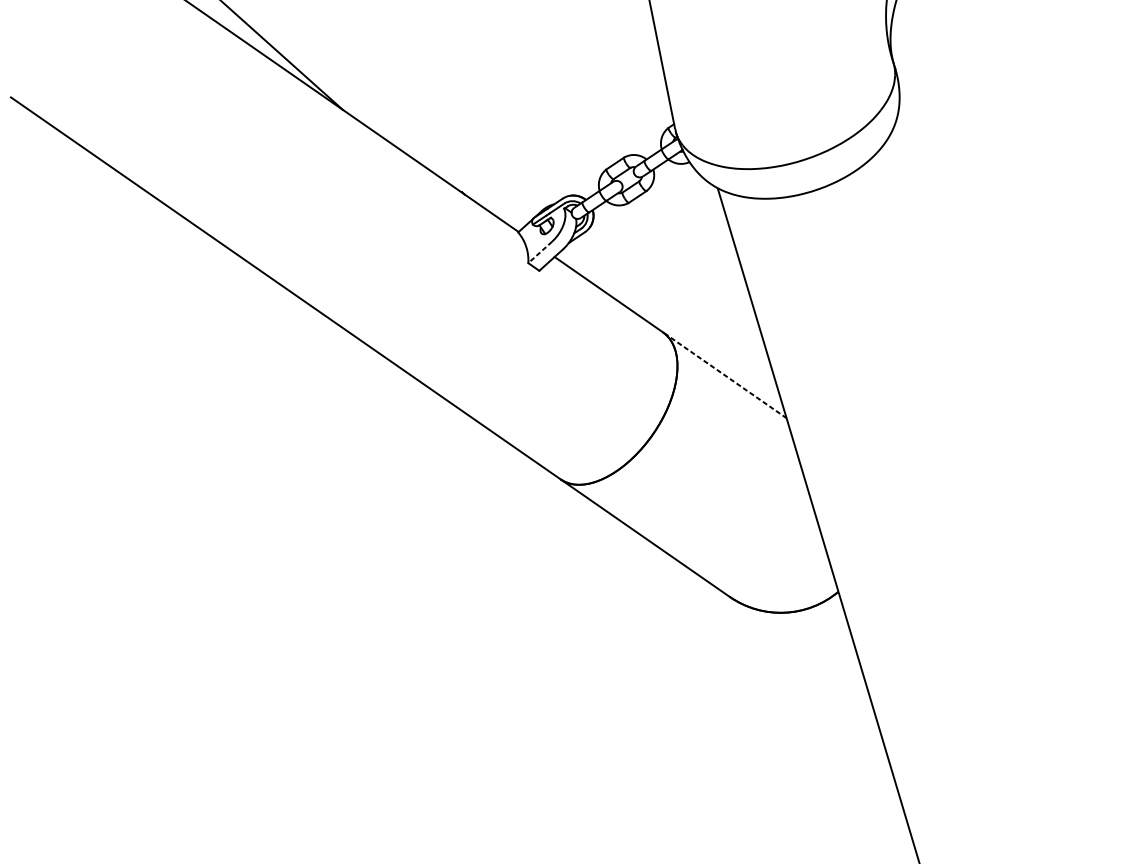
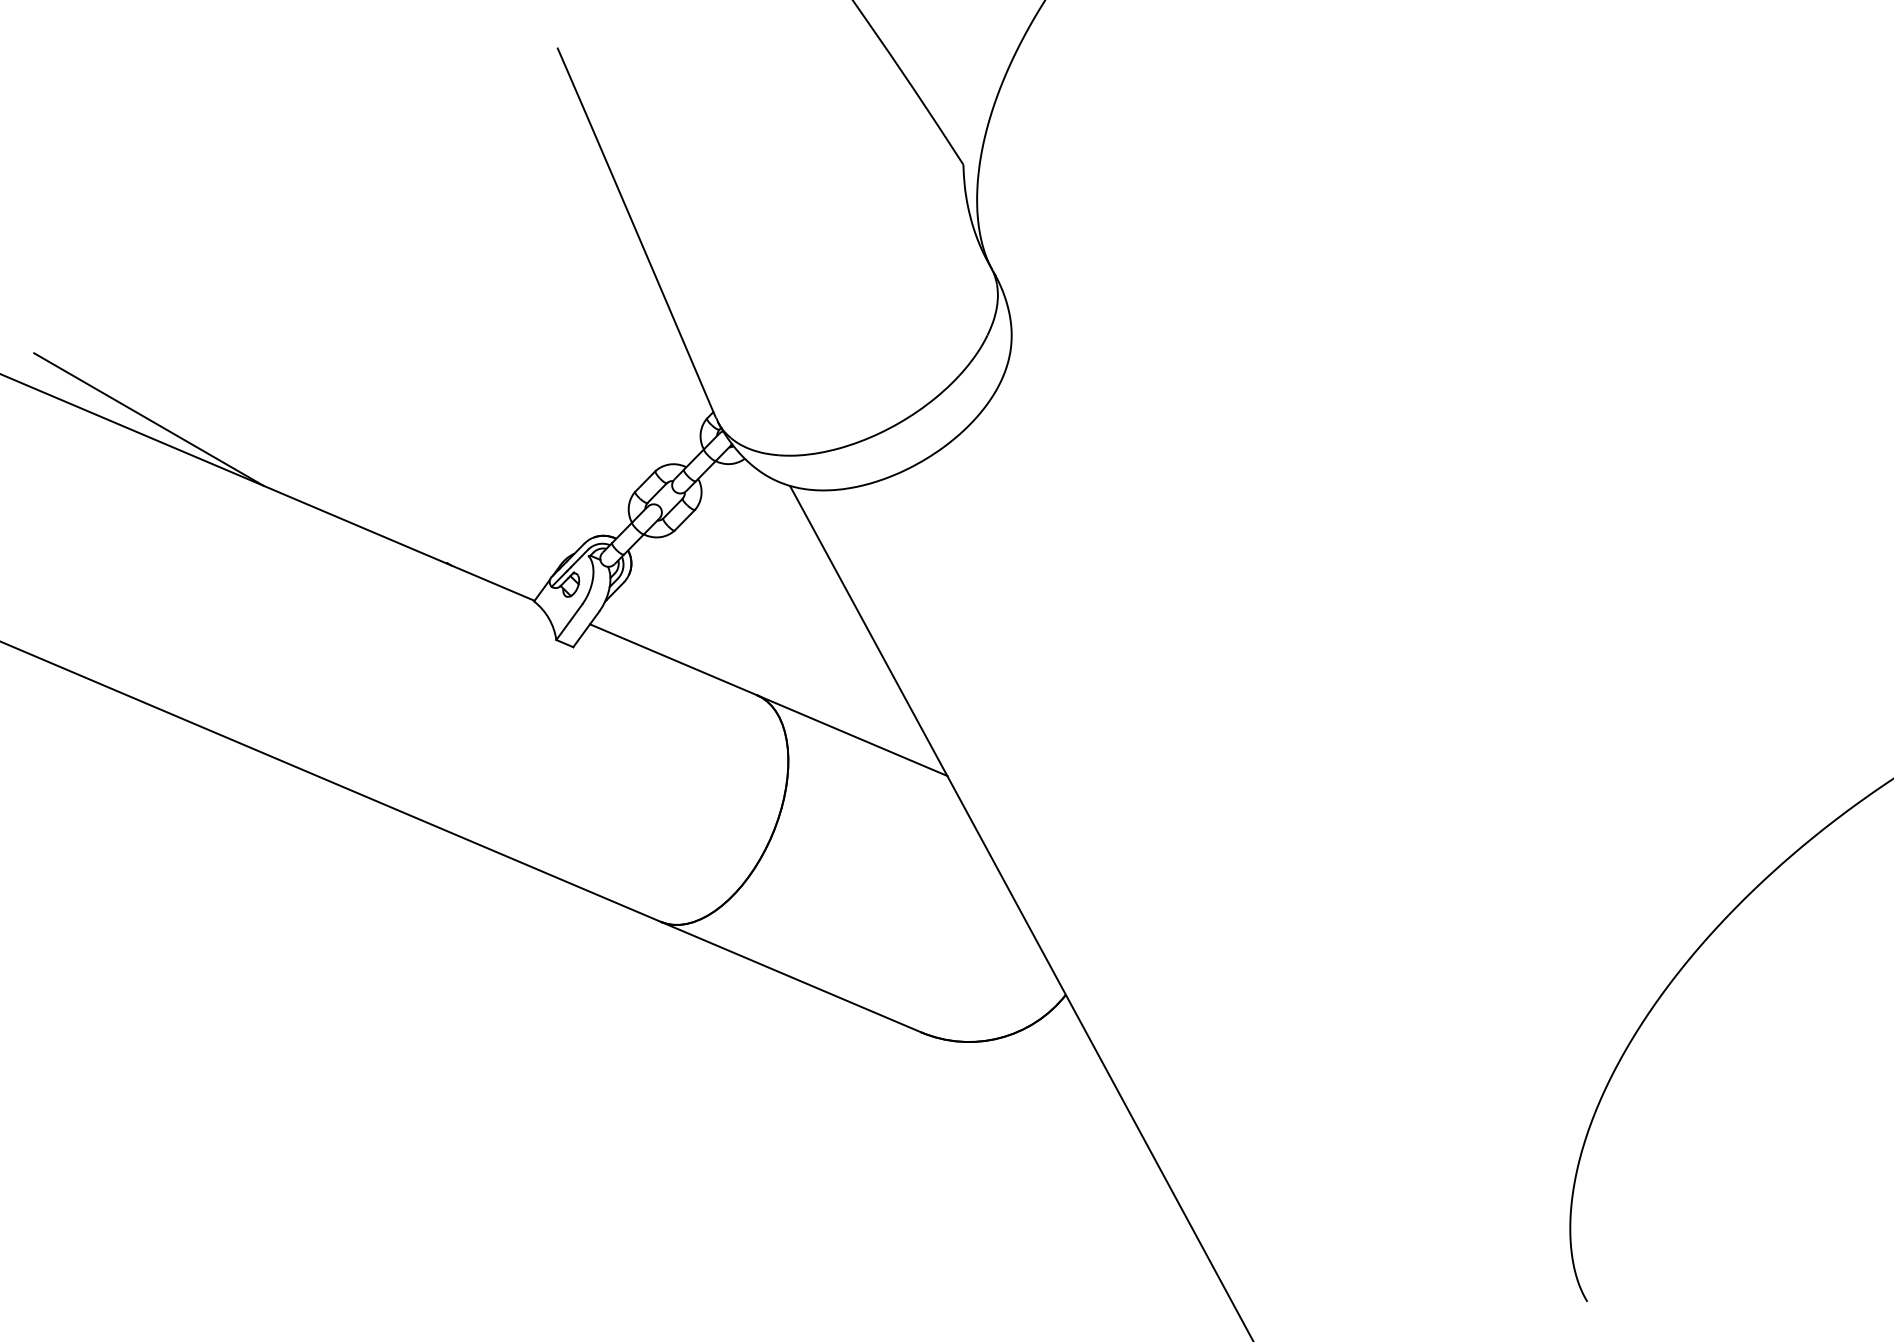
line: (540, 252) -> (569, 622), dashed -> solid
line: (724, 375) -> (851, 735), dashed -> solid

